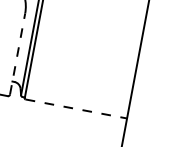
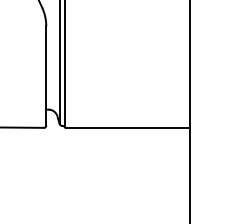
line: (17, 54) -> (46, 76), dashed -> solid
line: (76, 108) -> (127, 127), dashed -> solid

